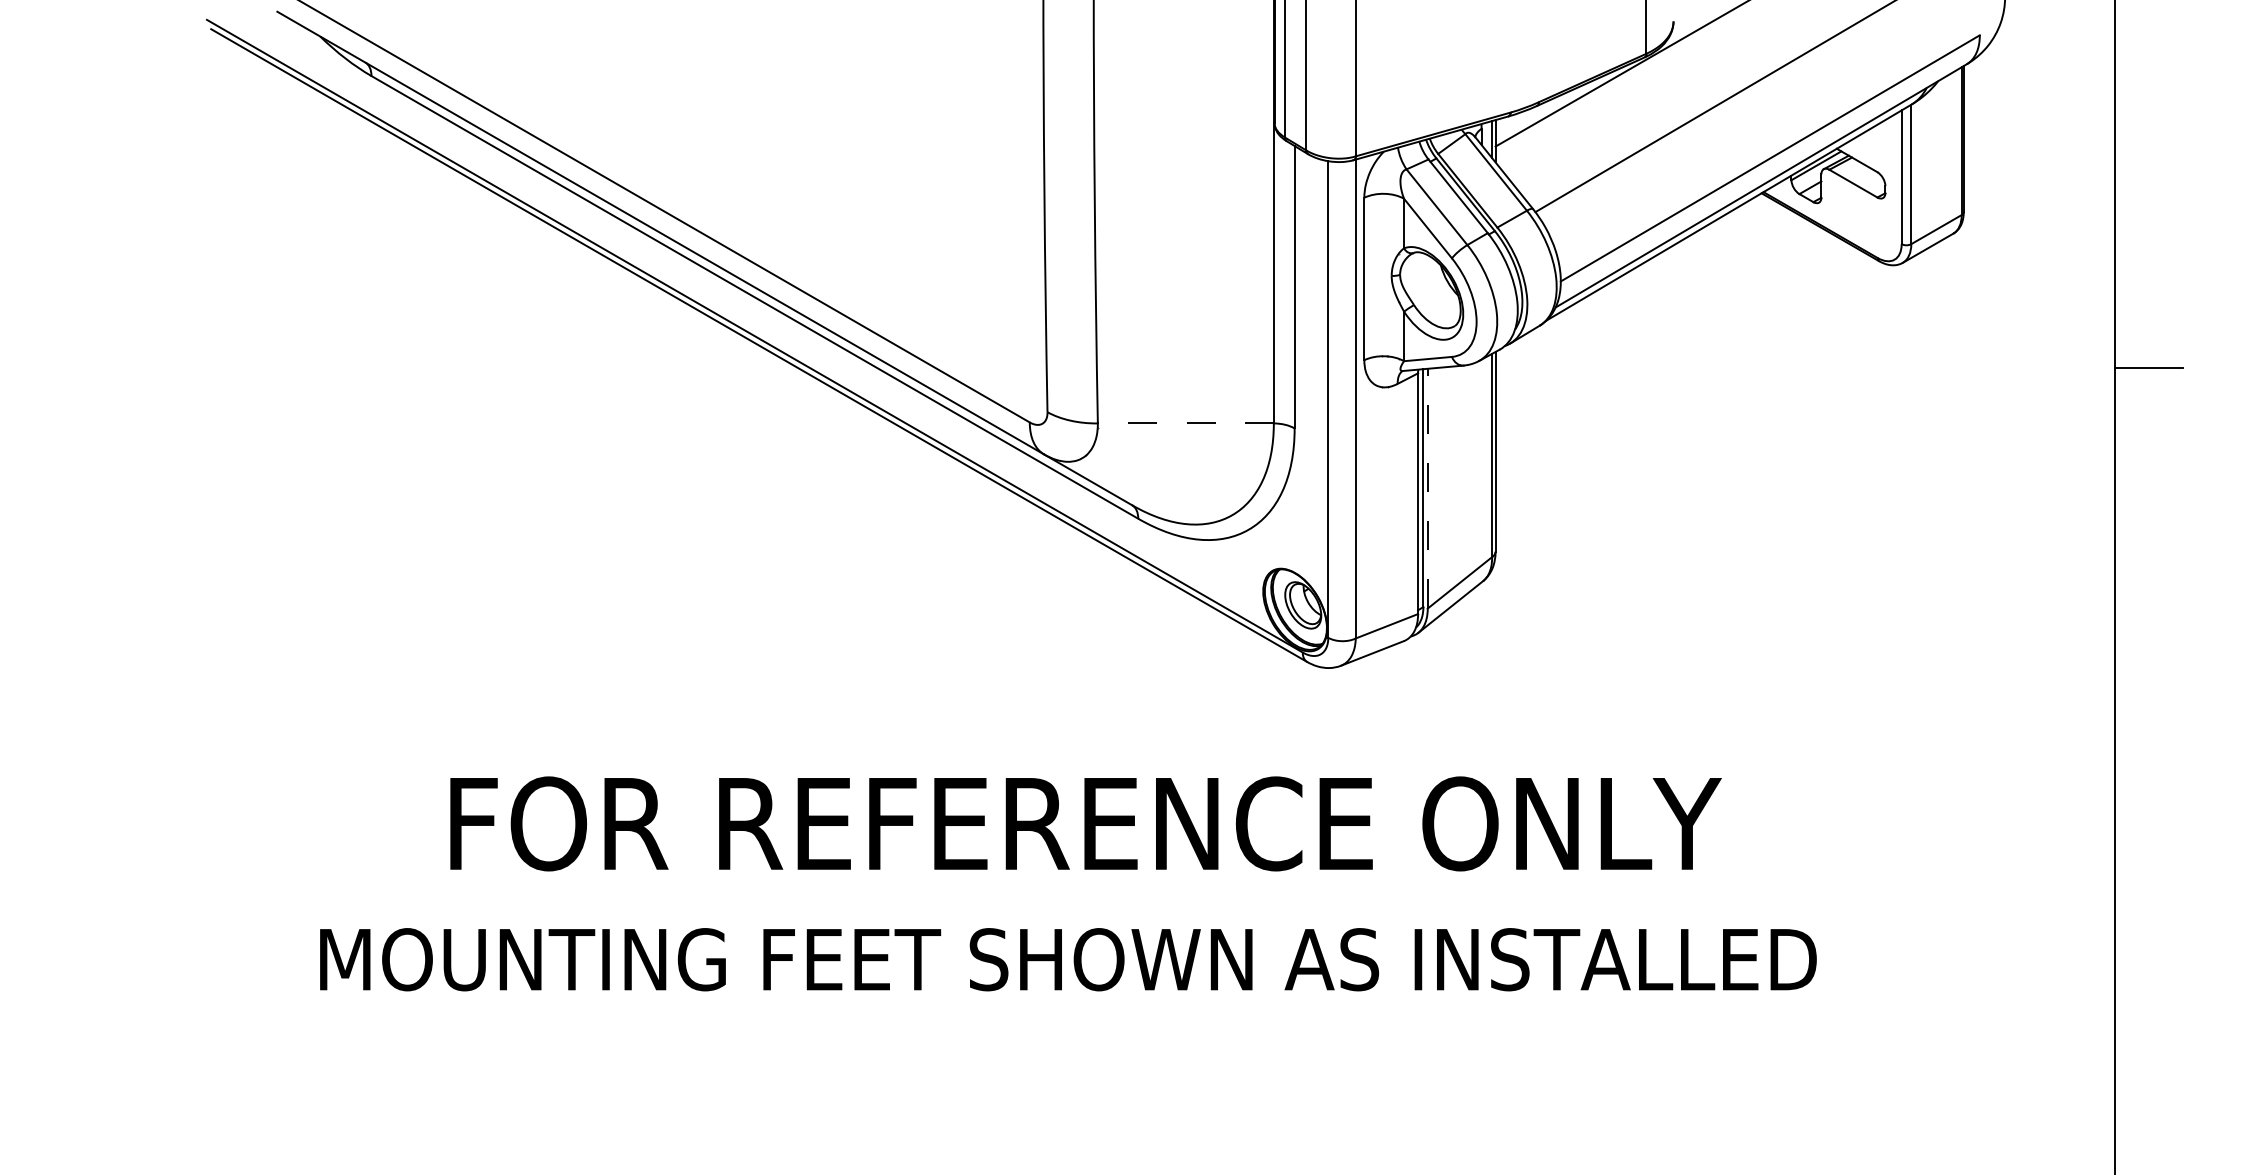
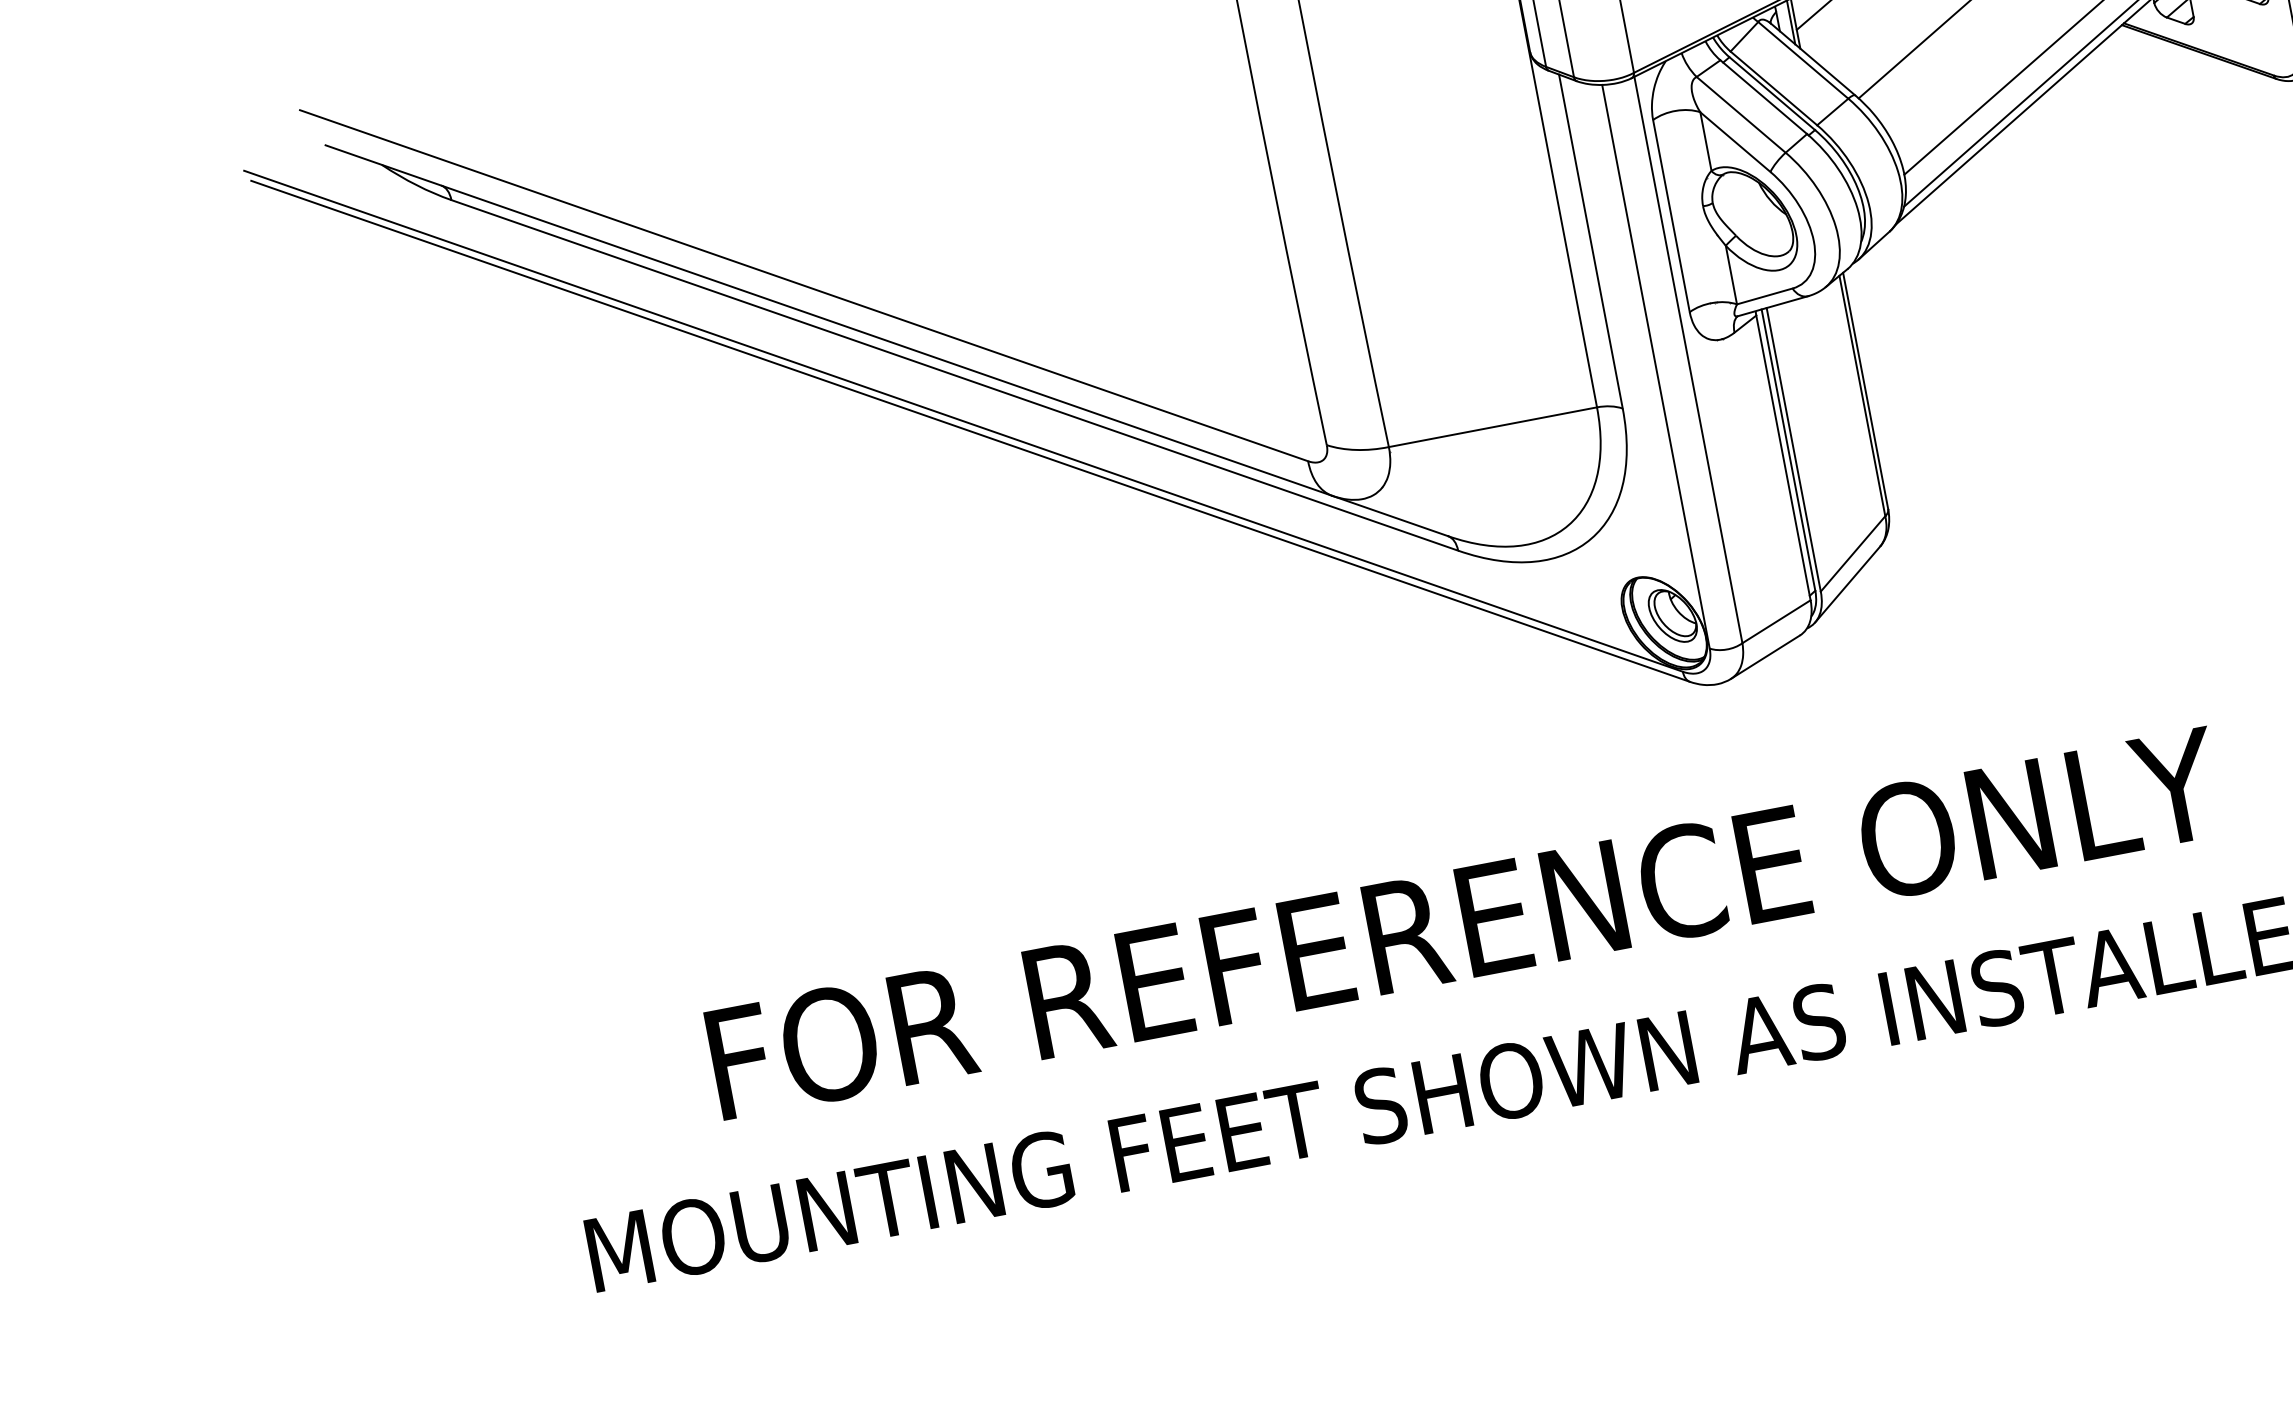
line: (1185, 423) -> (1492, 427), dashed -> solid
line: (1427, 488) -> (1793, 449), dashed -> solid

